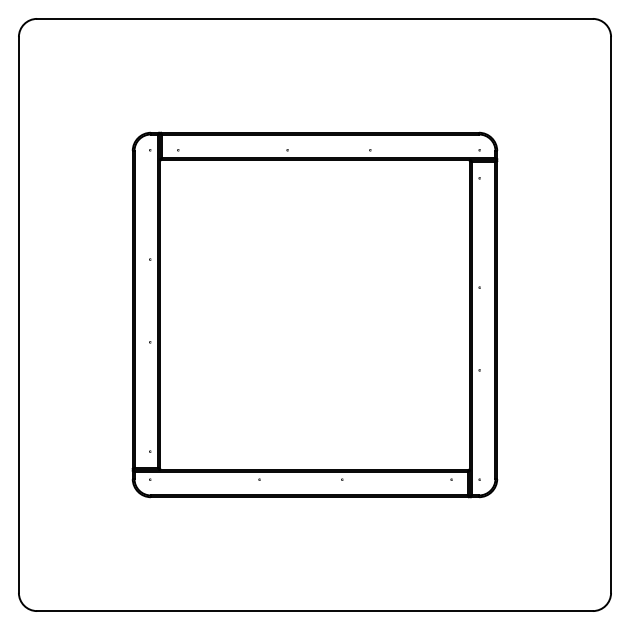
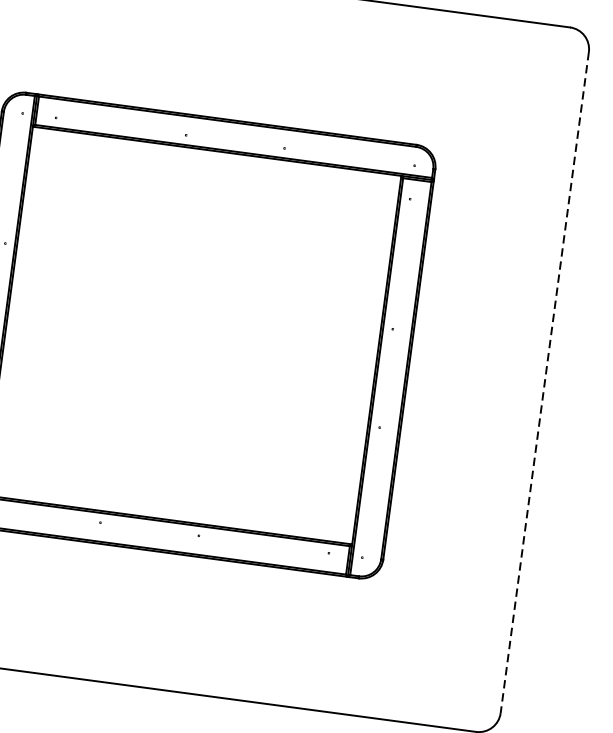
line: (611, 314) -> (545, 382), solid -> dashed

